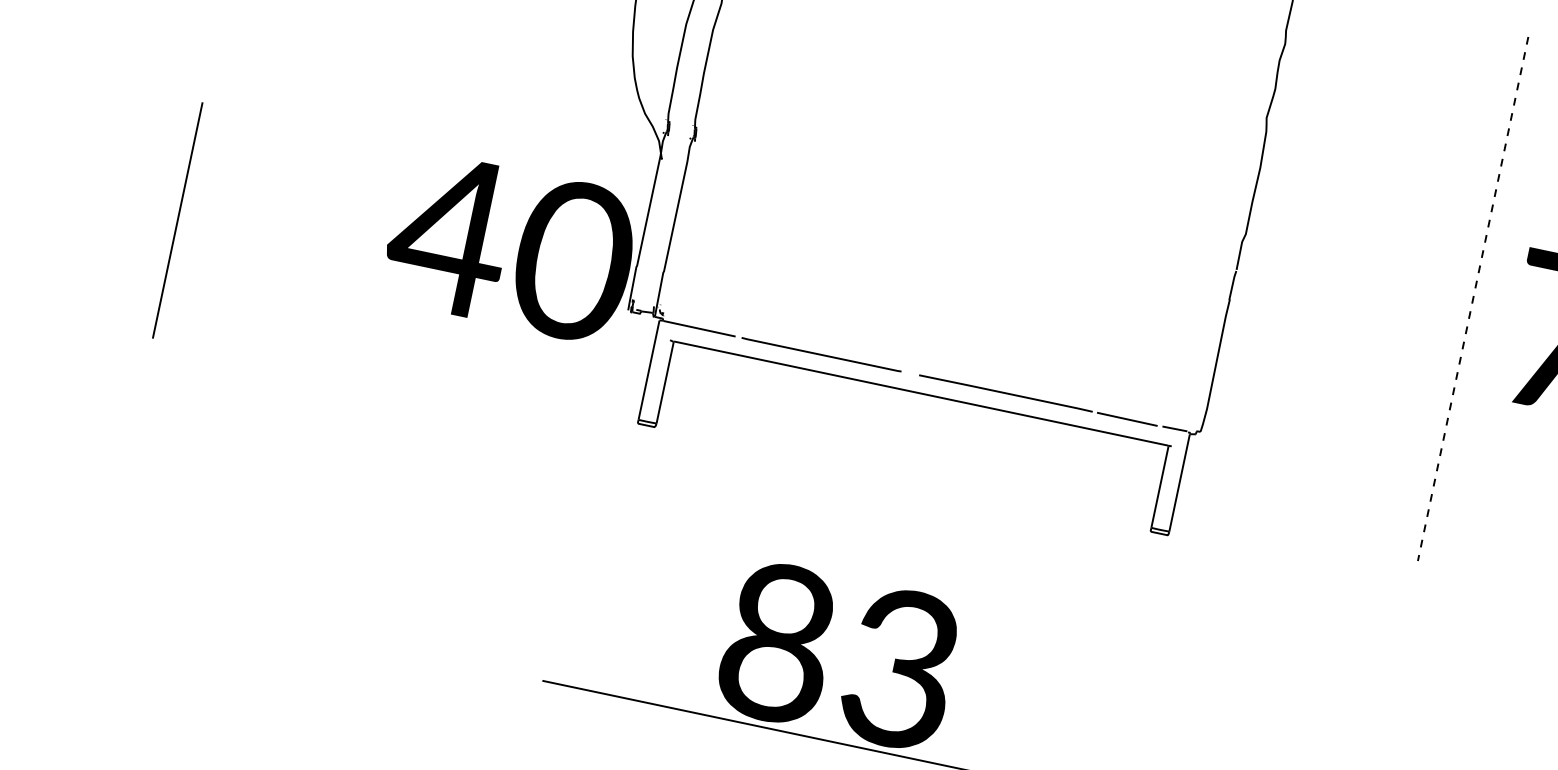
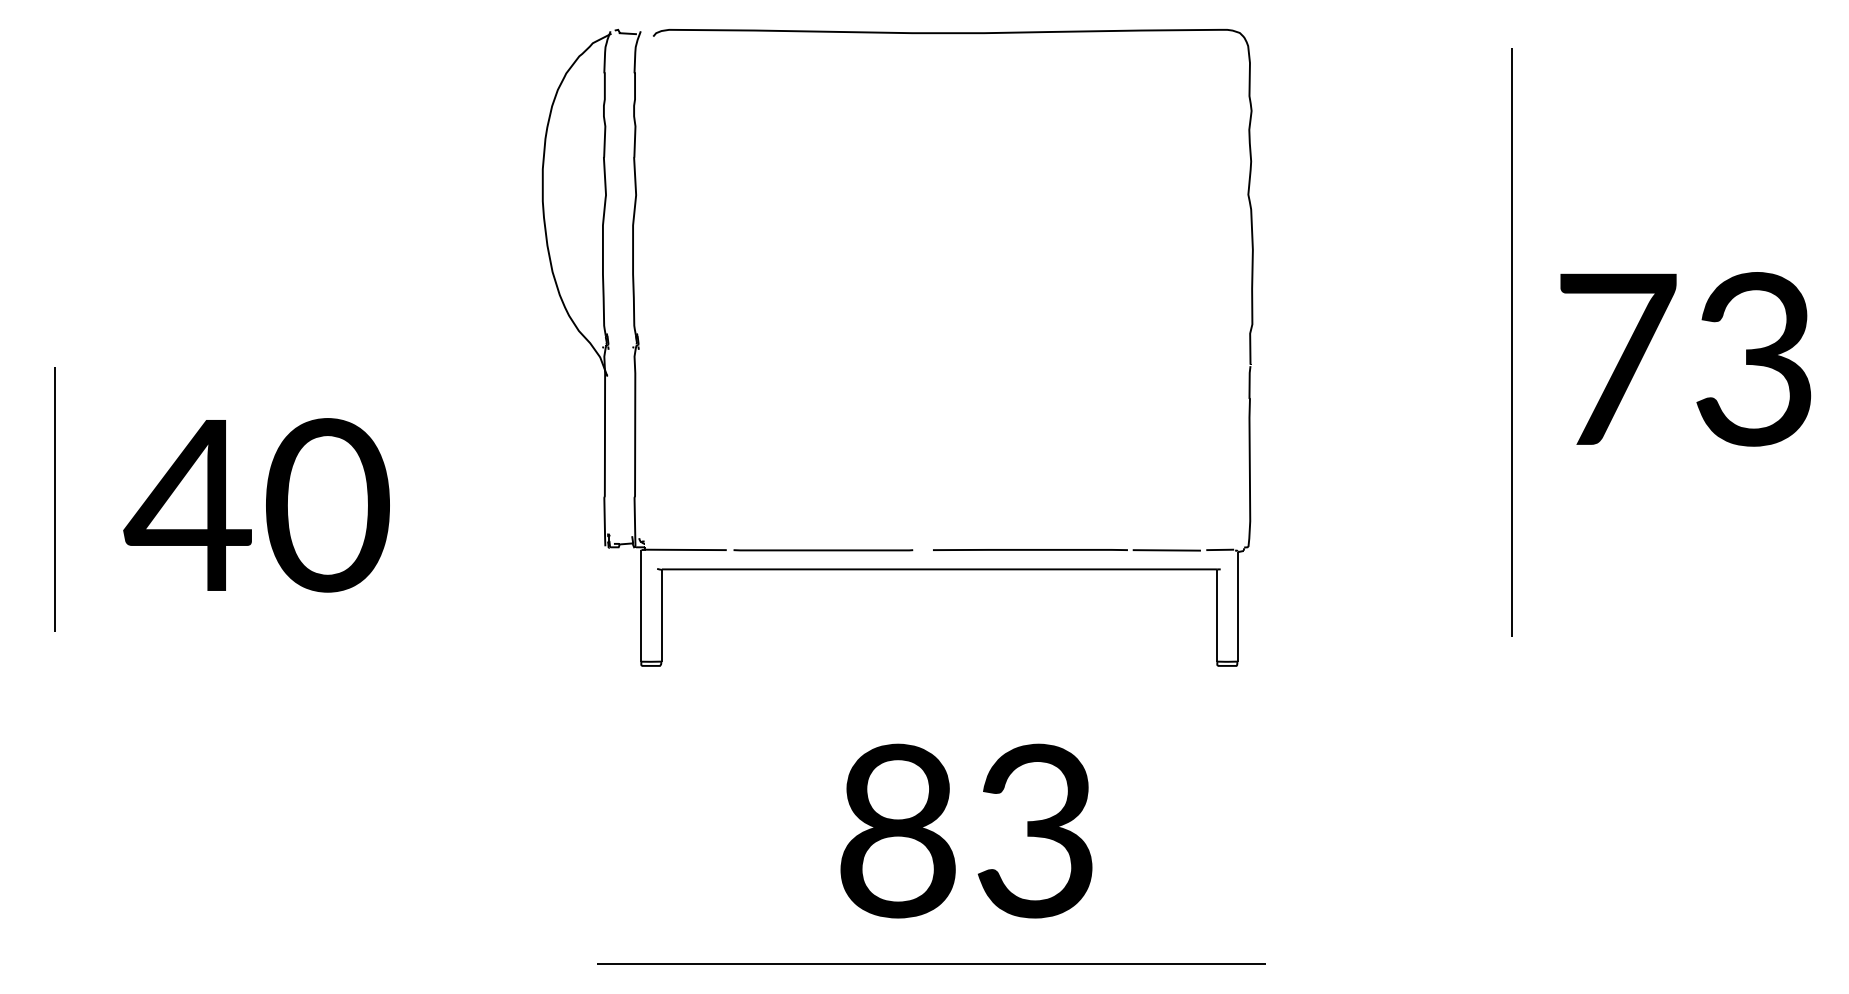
line: (176, 220) -> (54, 499), moved
text: (510, 247) -> (256, 505), moved
line: (1472, 299) -> (1511, 343), dashed -> solid
text: (839, 655) -> (966, 830), moved

